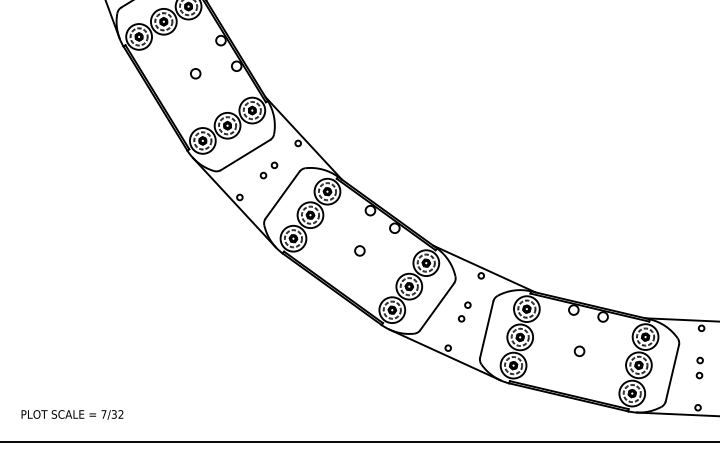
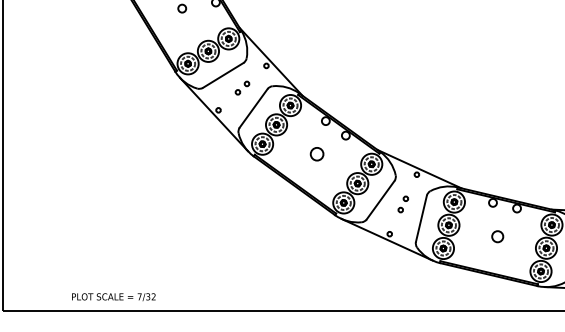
circle: (359, 250) -> (316, 153), size x1.6
circle: (579, 351) -> (497, 236), size x1.4
text: (72, 414) -> (113, 296), moved

